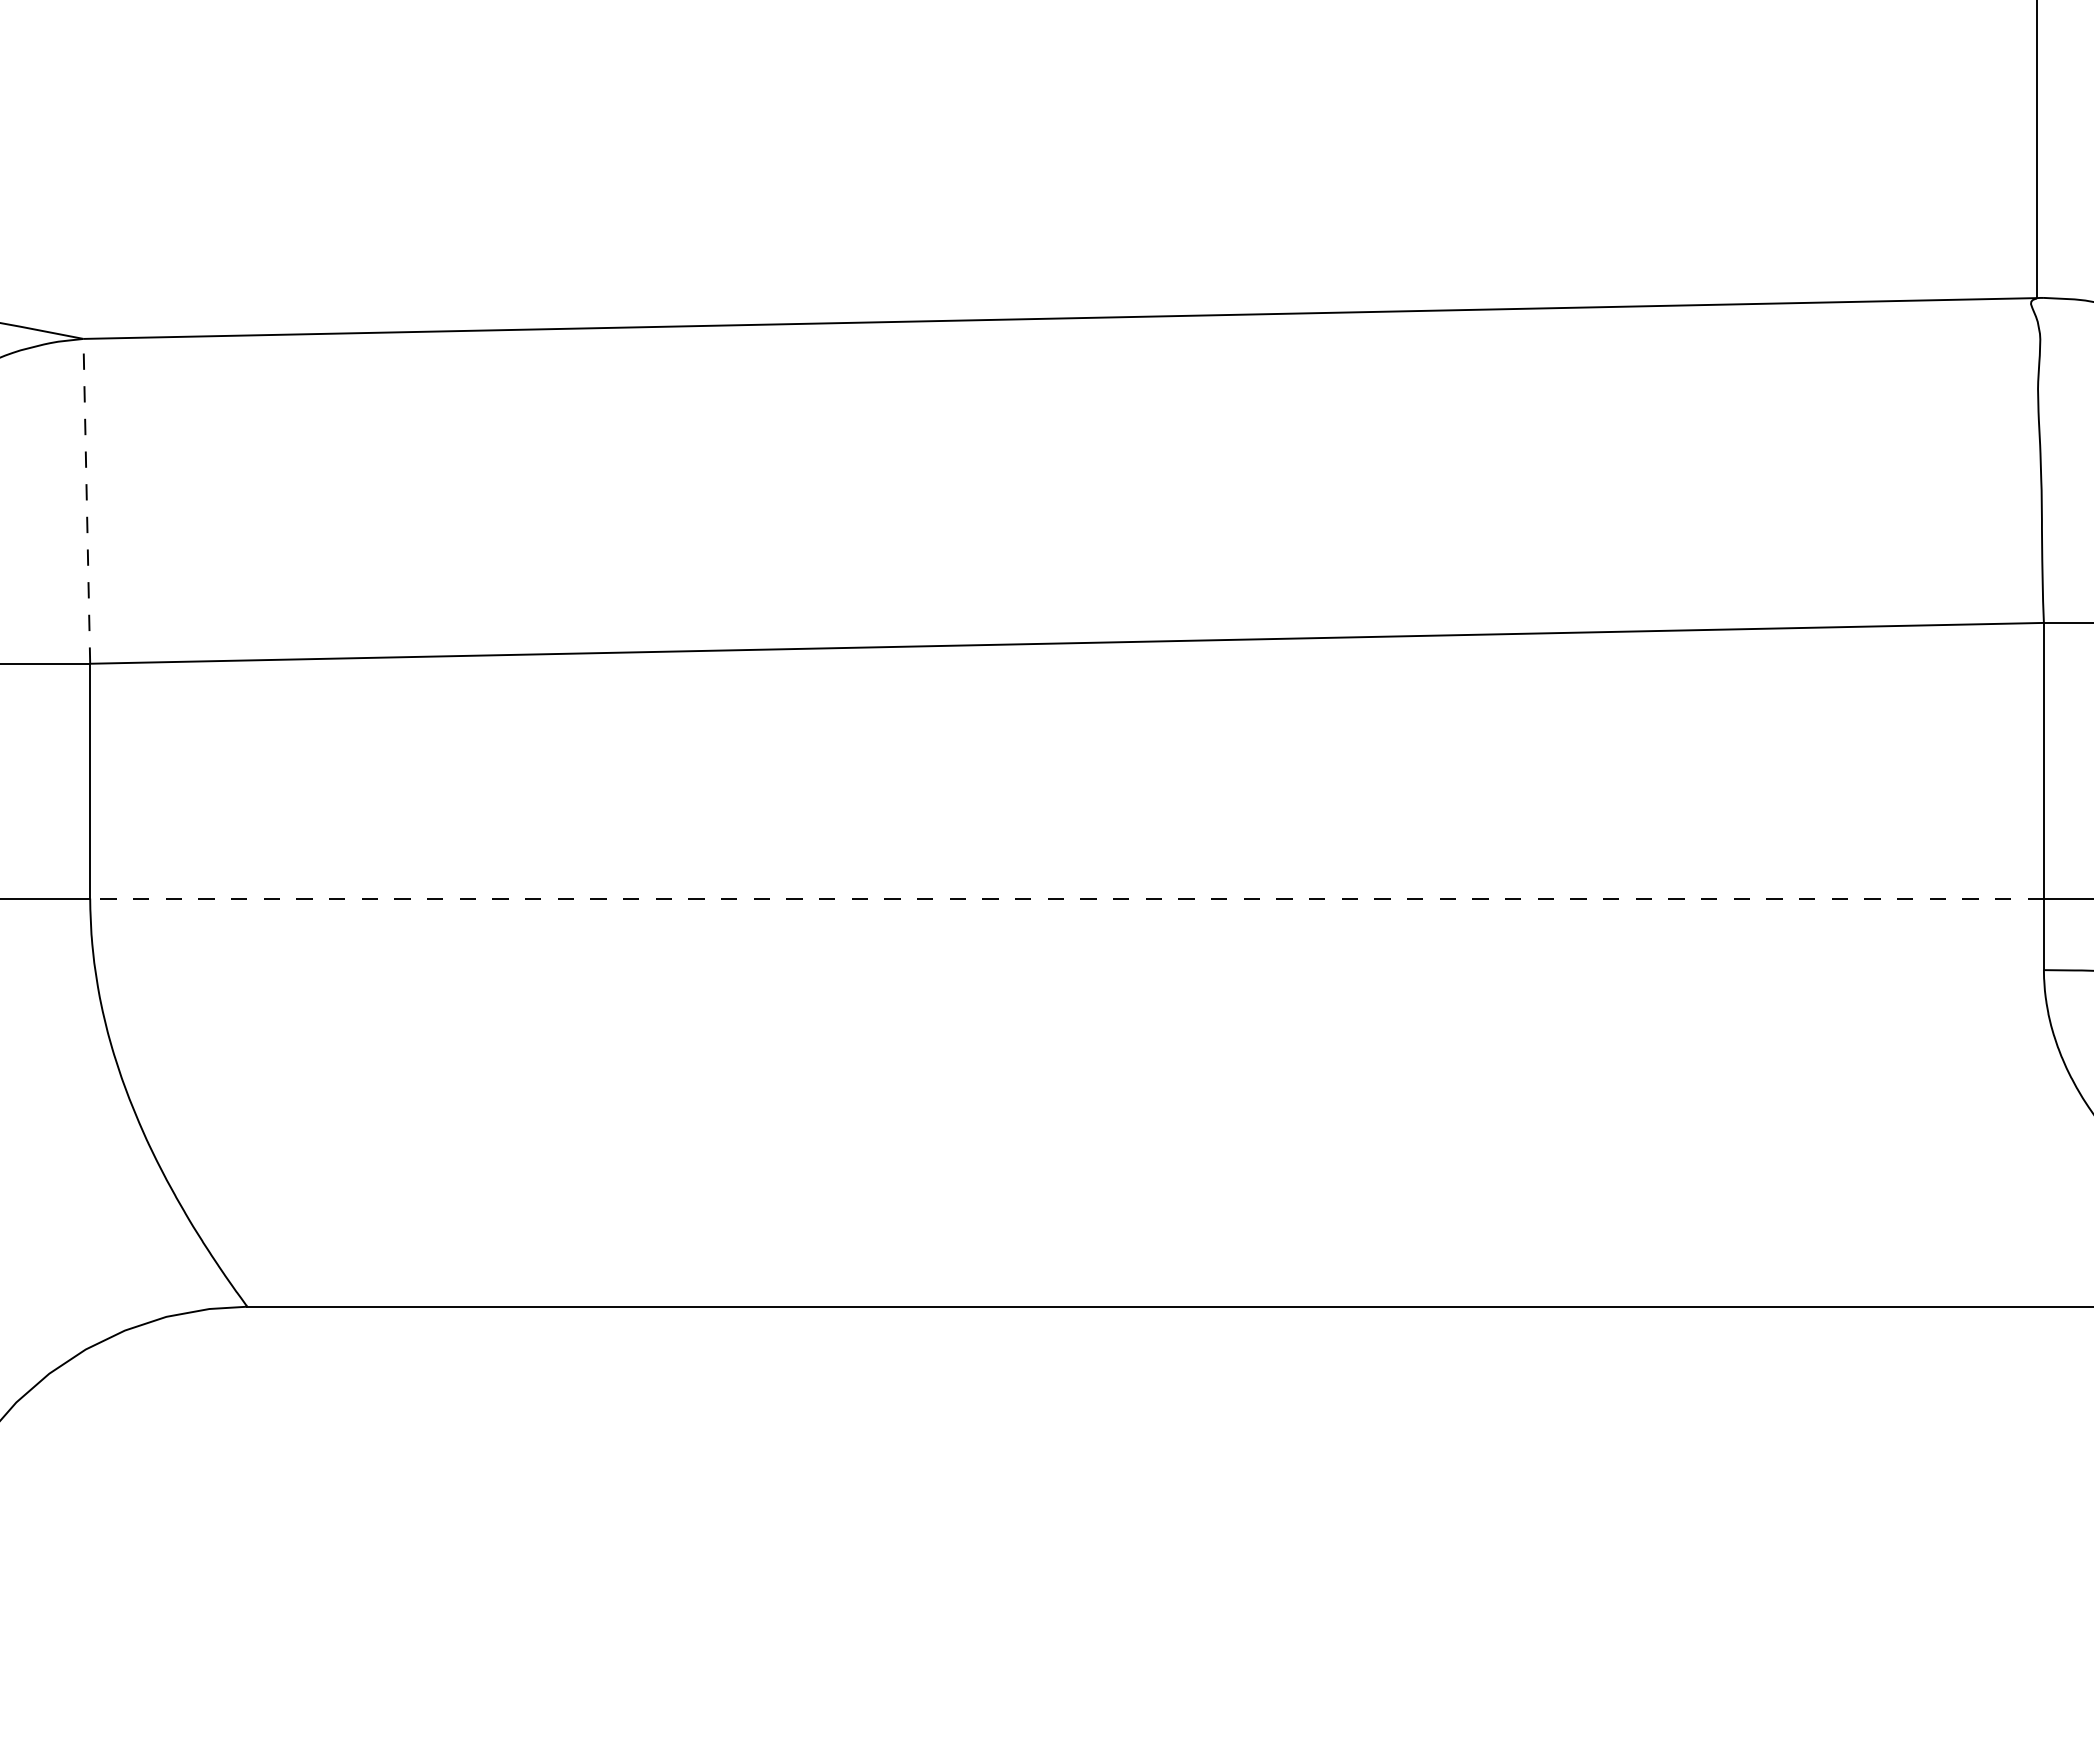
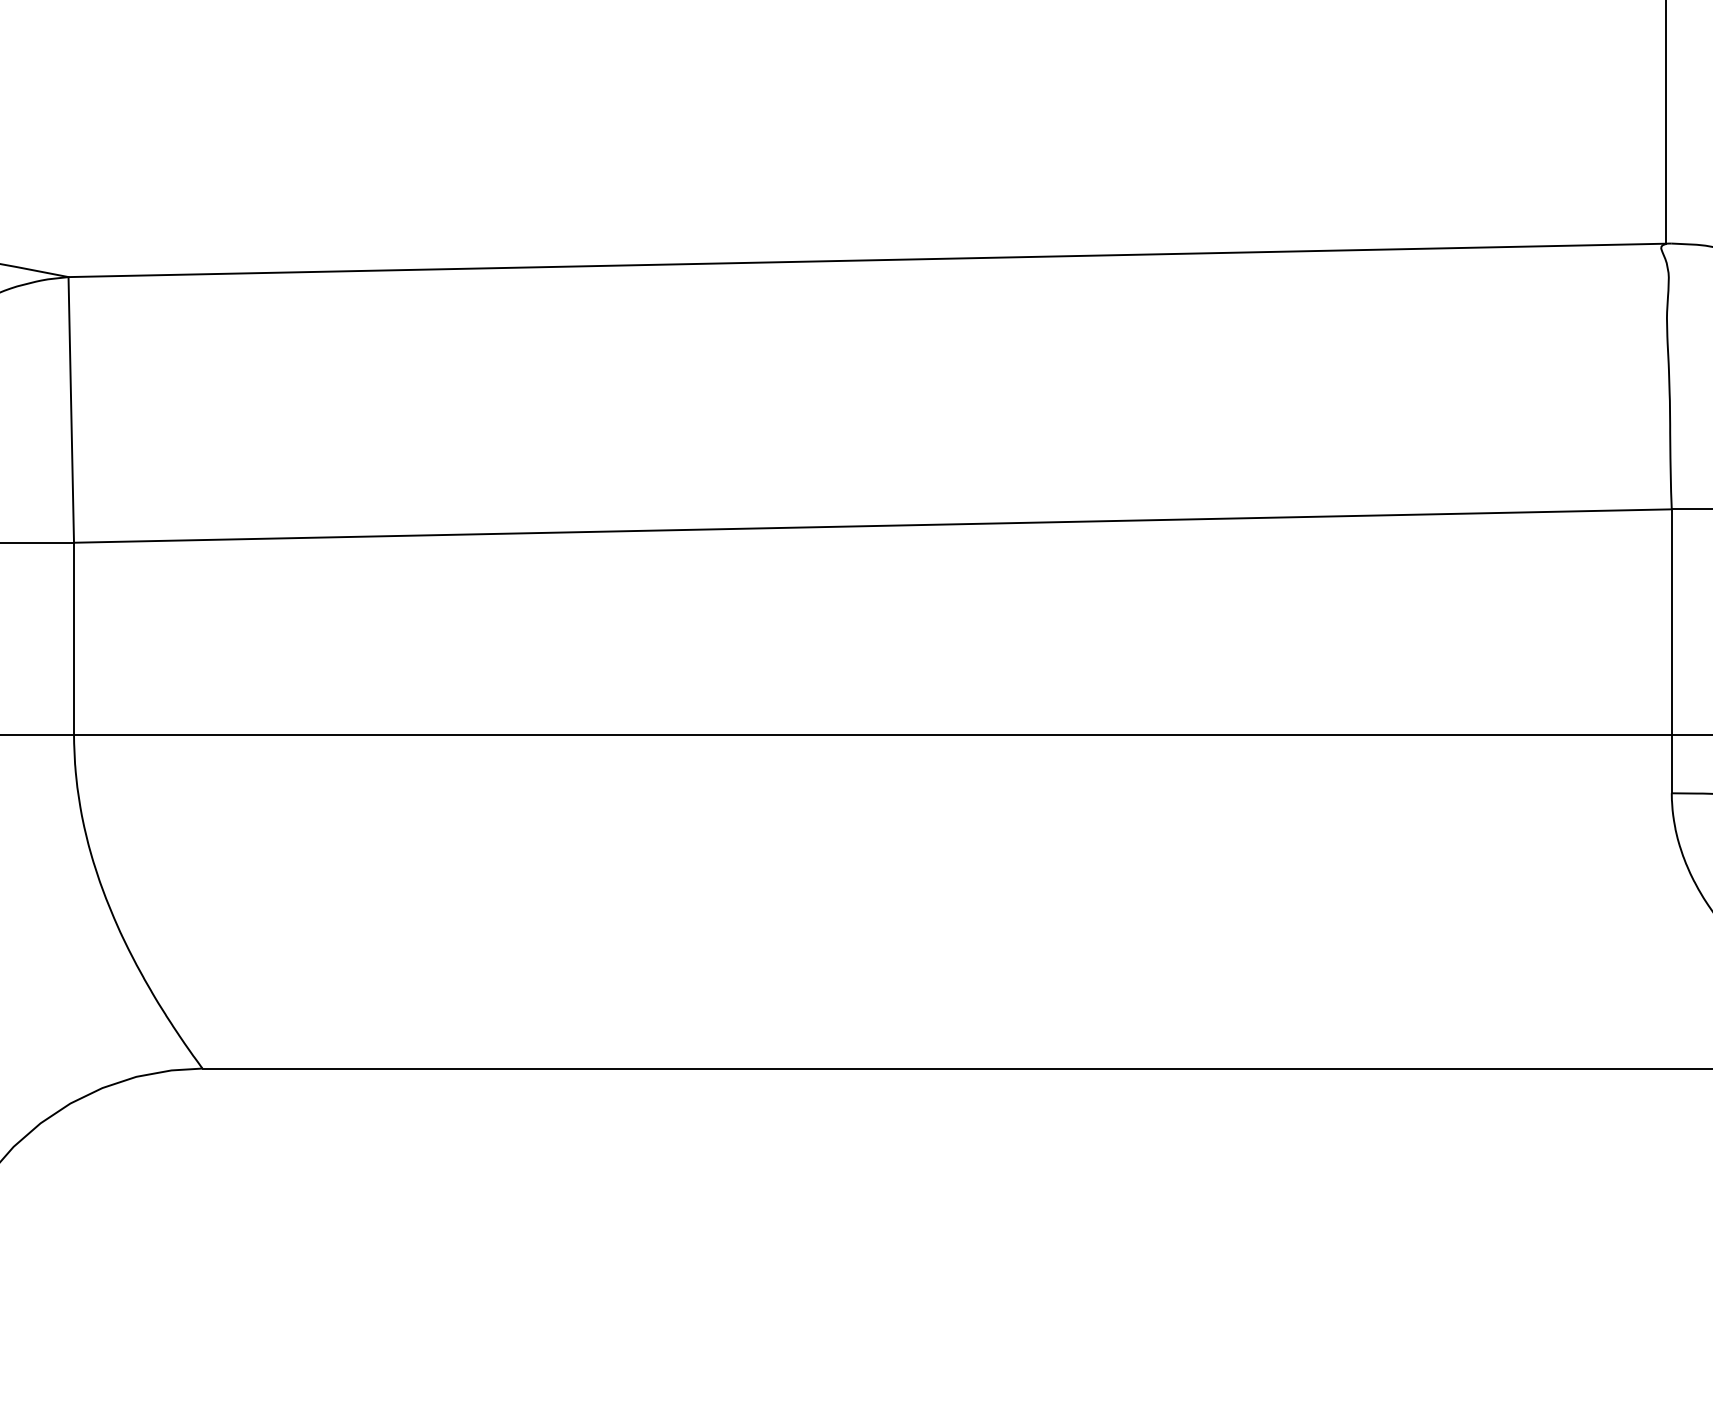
line: (86, 500) -> (71, 409), dashed -> solid
line: (1067, 898) -> (873, 734), dashed -> solid

